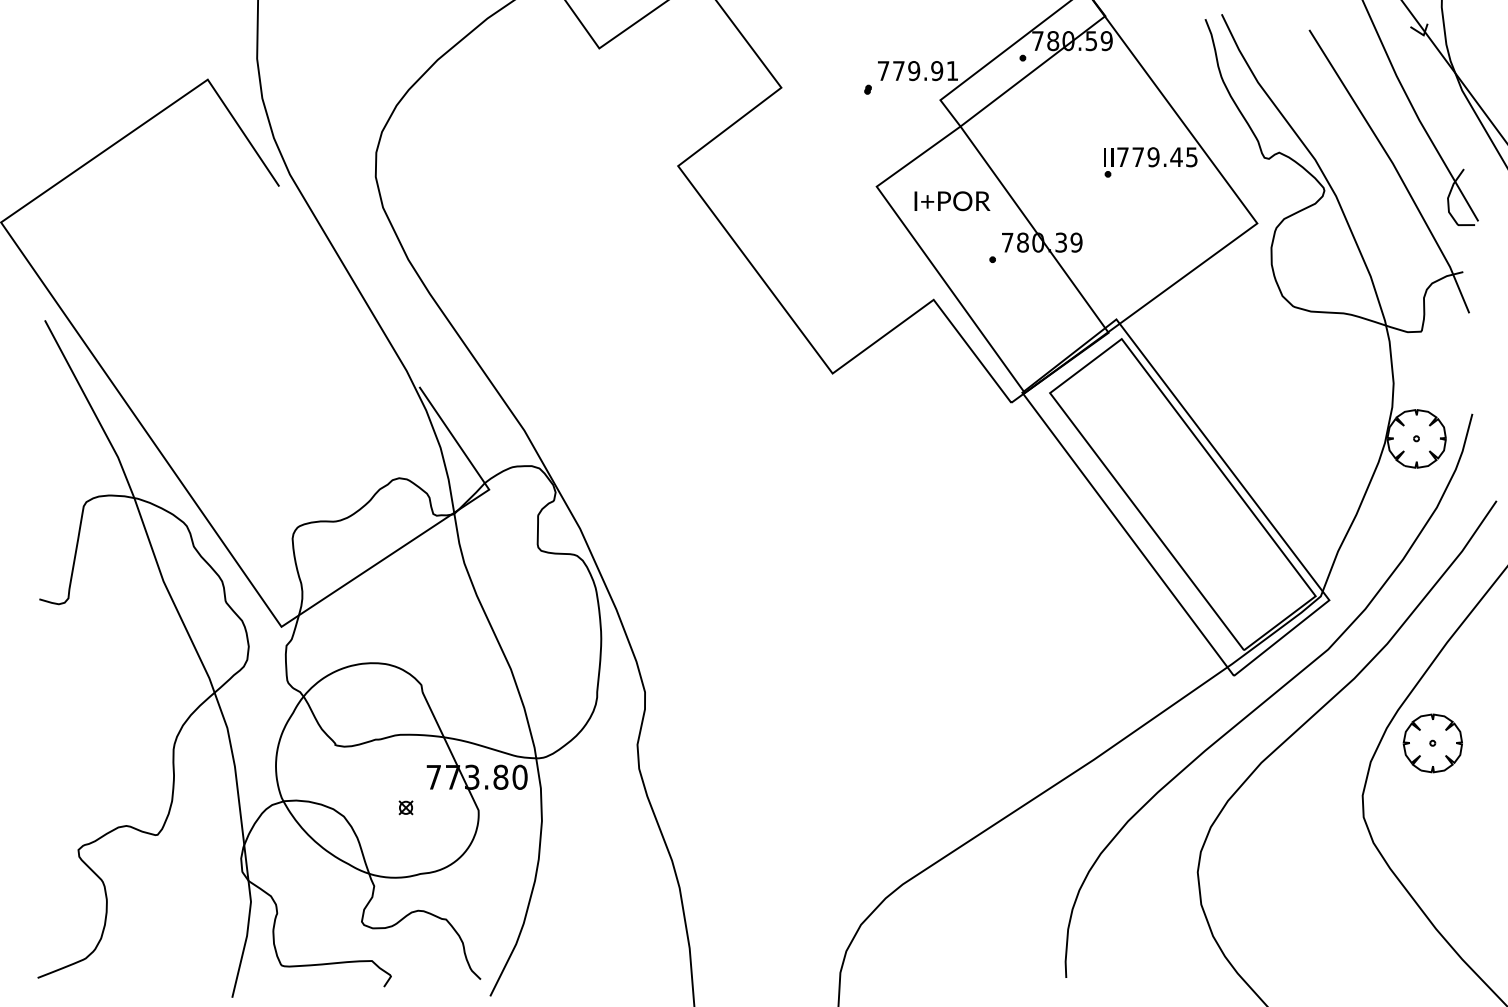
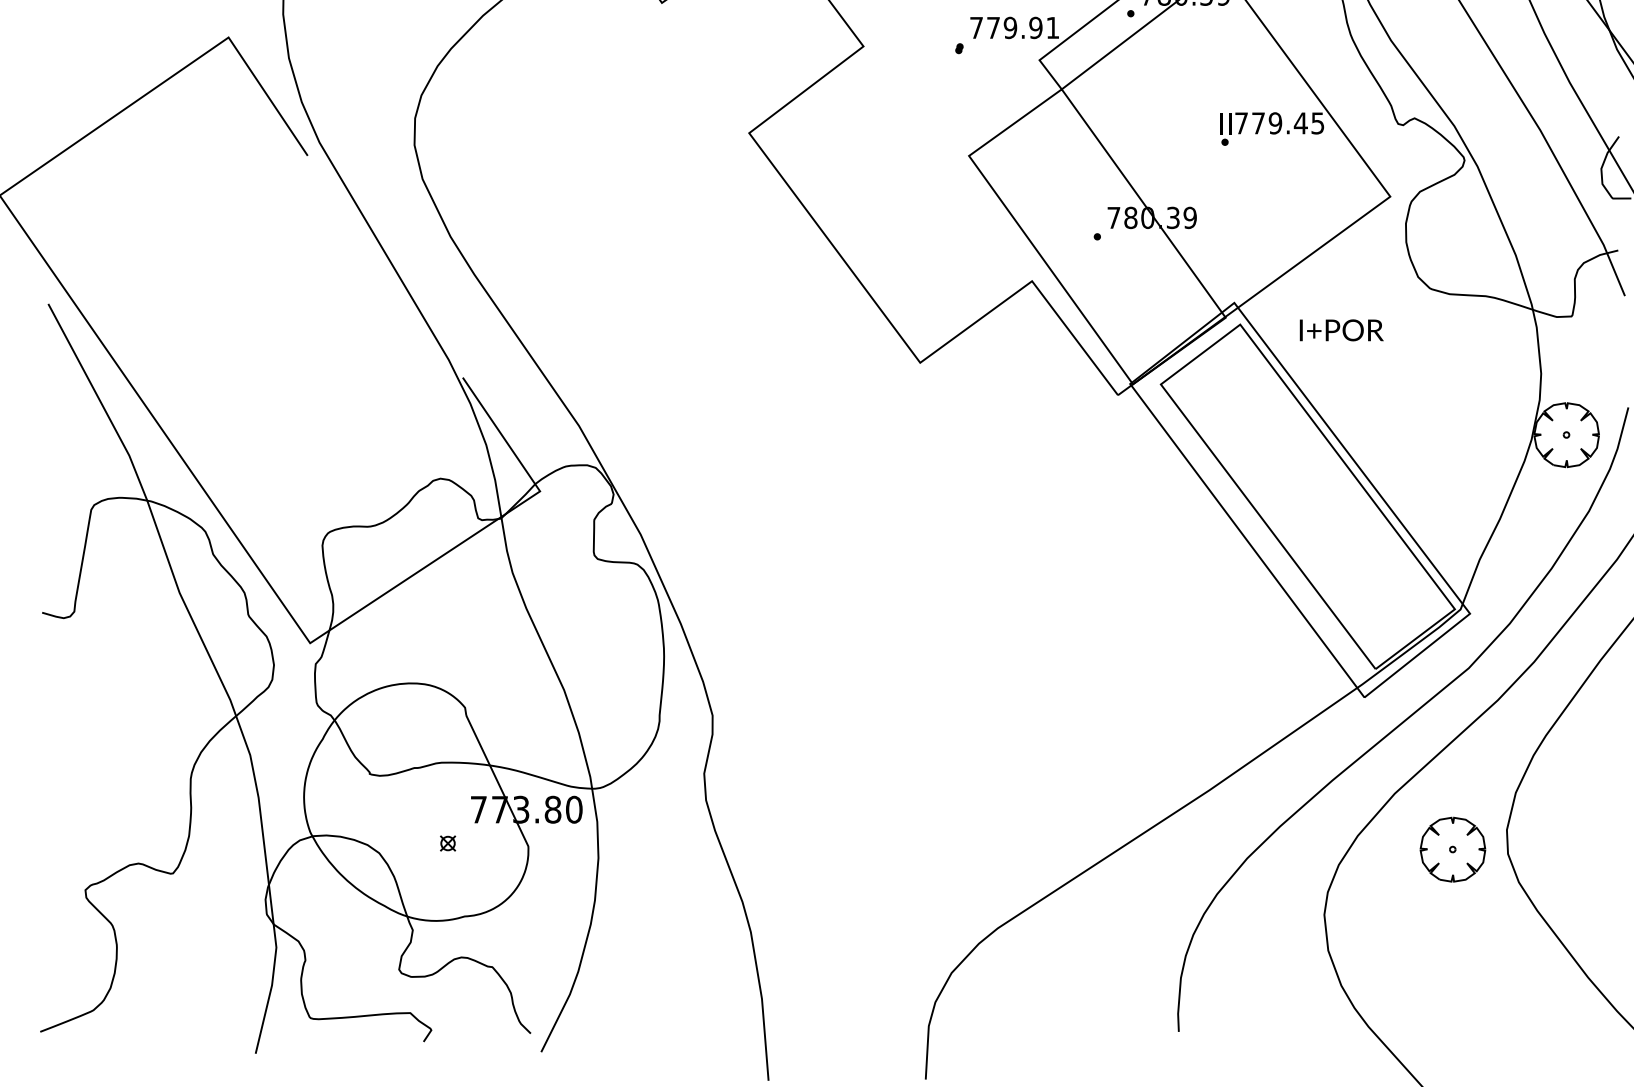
text: (952, 201) -> (1341, 330), moved
part: (1432, 743) -> (1452, 849), moved

